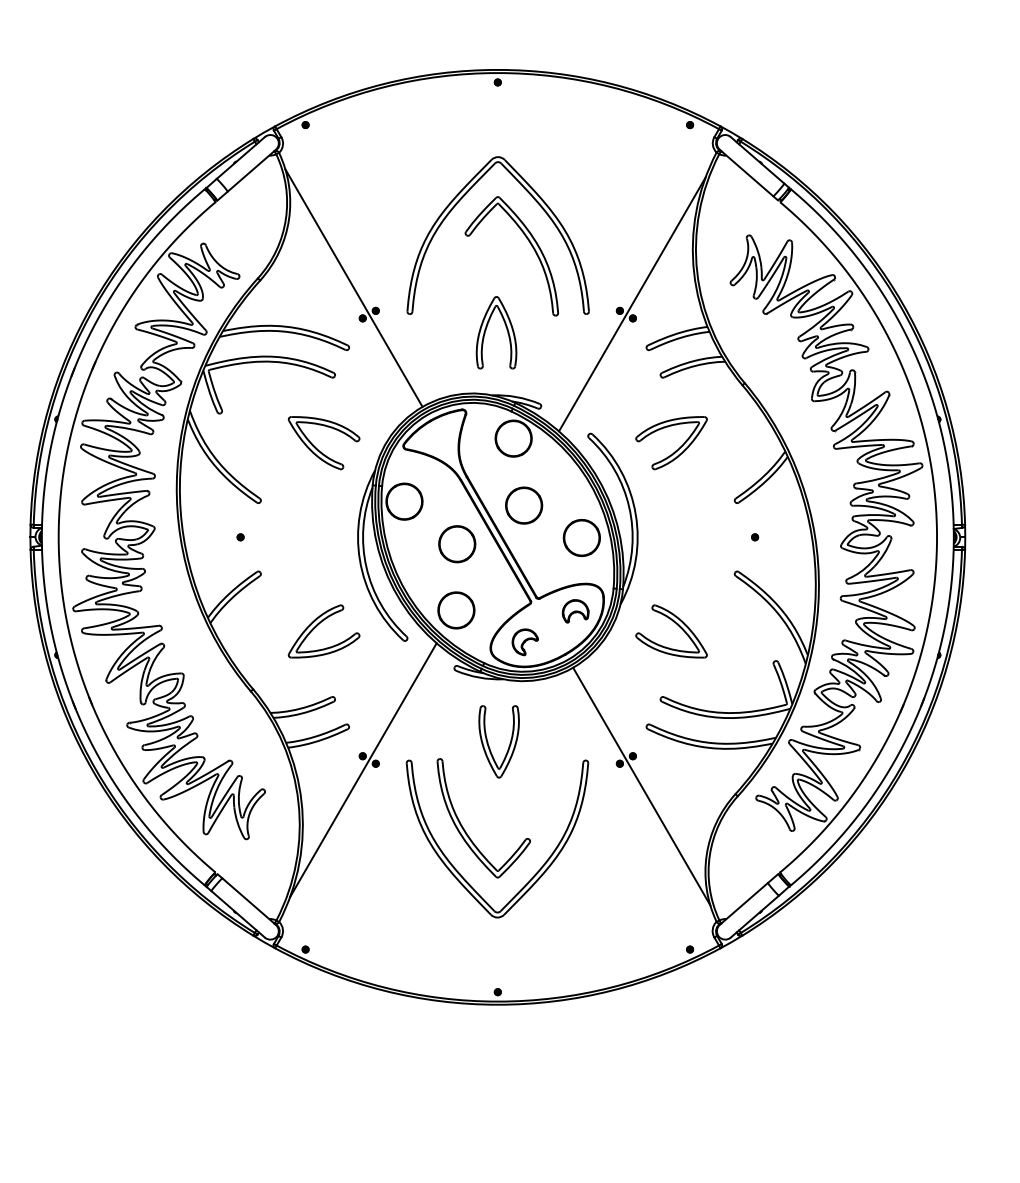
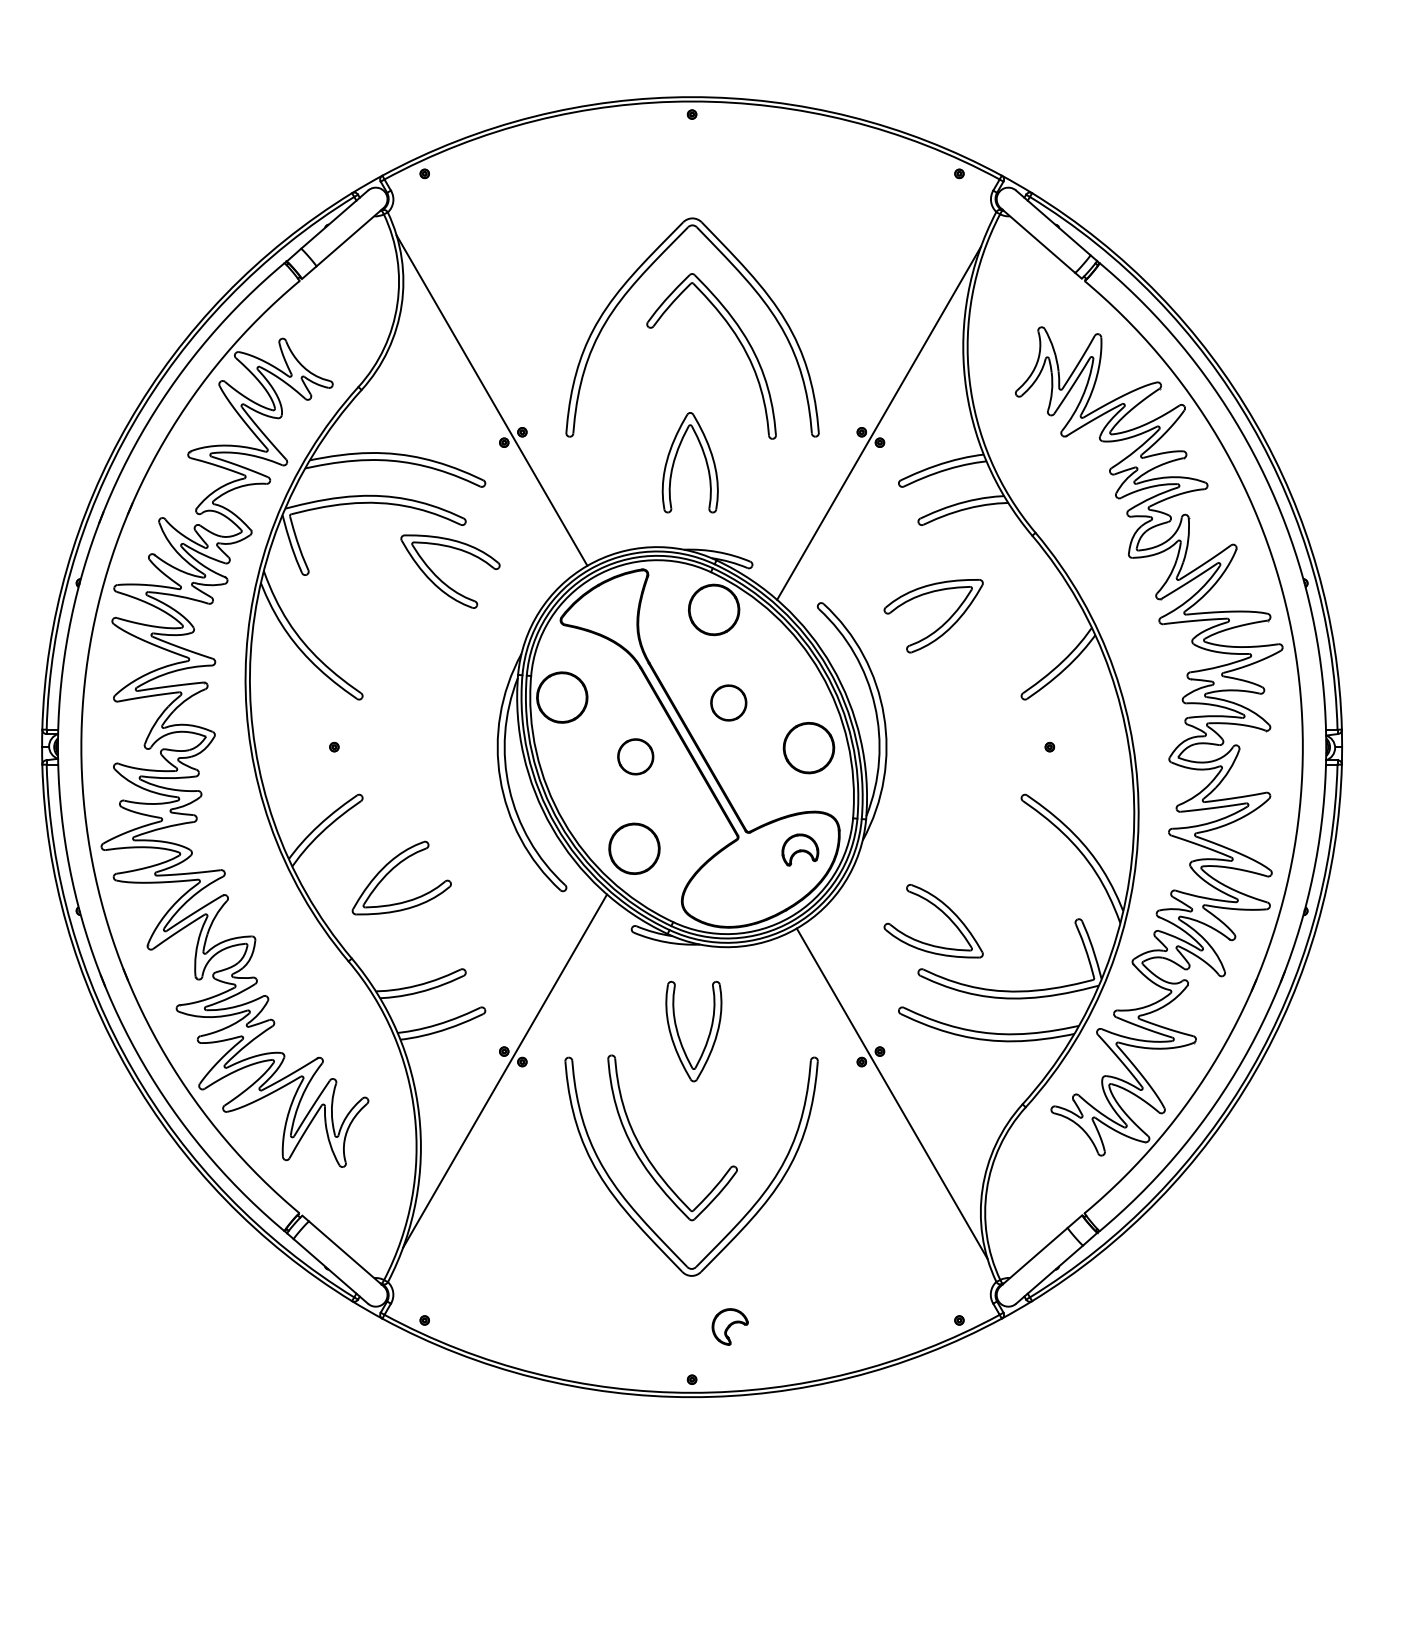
part: (317, 448) -> (441, 579), moved
part: (524, 505) -> (729, 702), size x0.7
part: (457, 544) -> (635, 757), size x0.7
part: (318, 625) -> (394, 869), moved
part: (677, 625) -> (941, 912), moved
part: (524, 642) -> (729, 1327), moved

